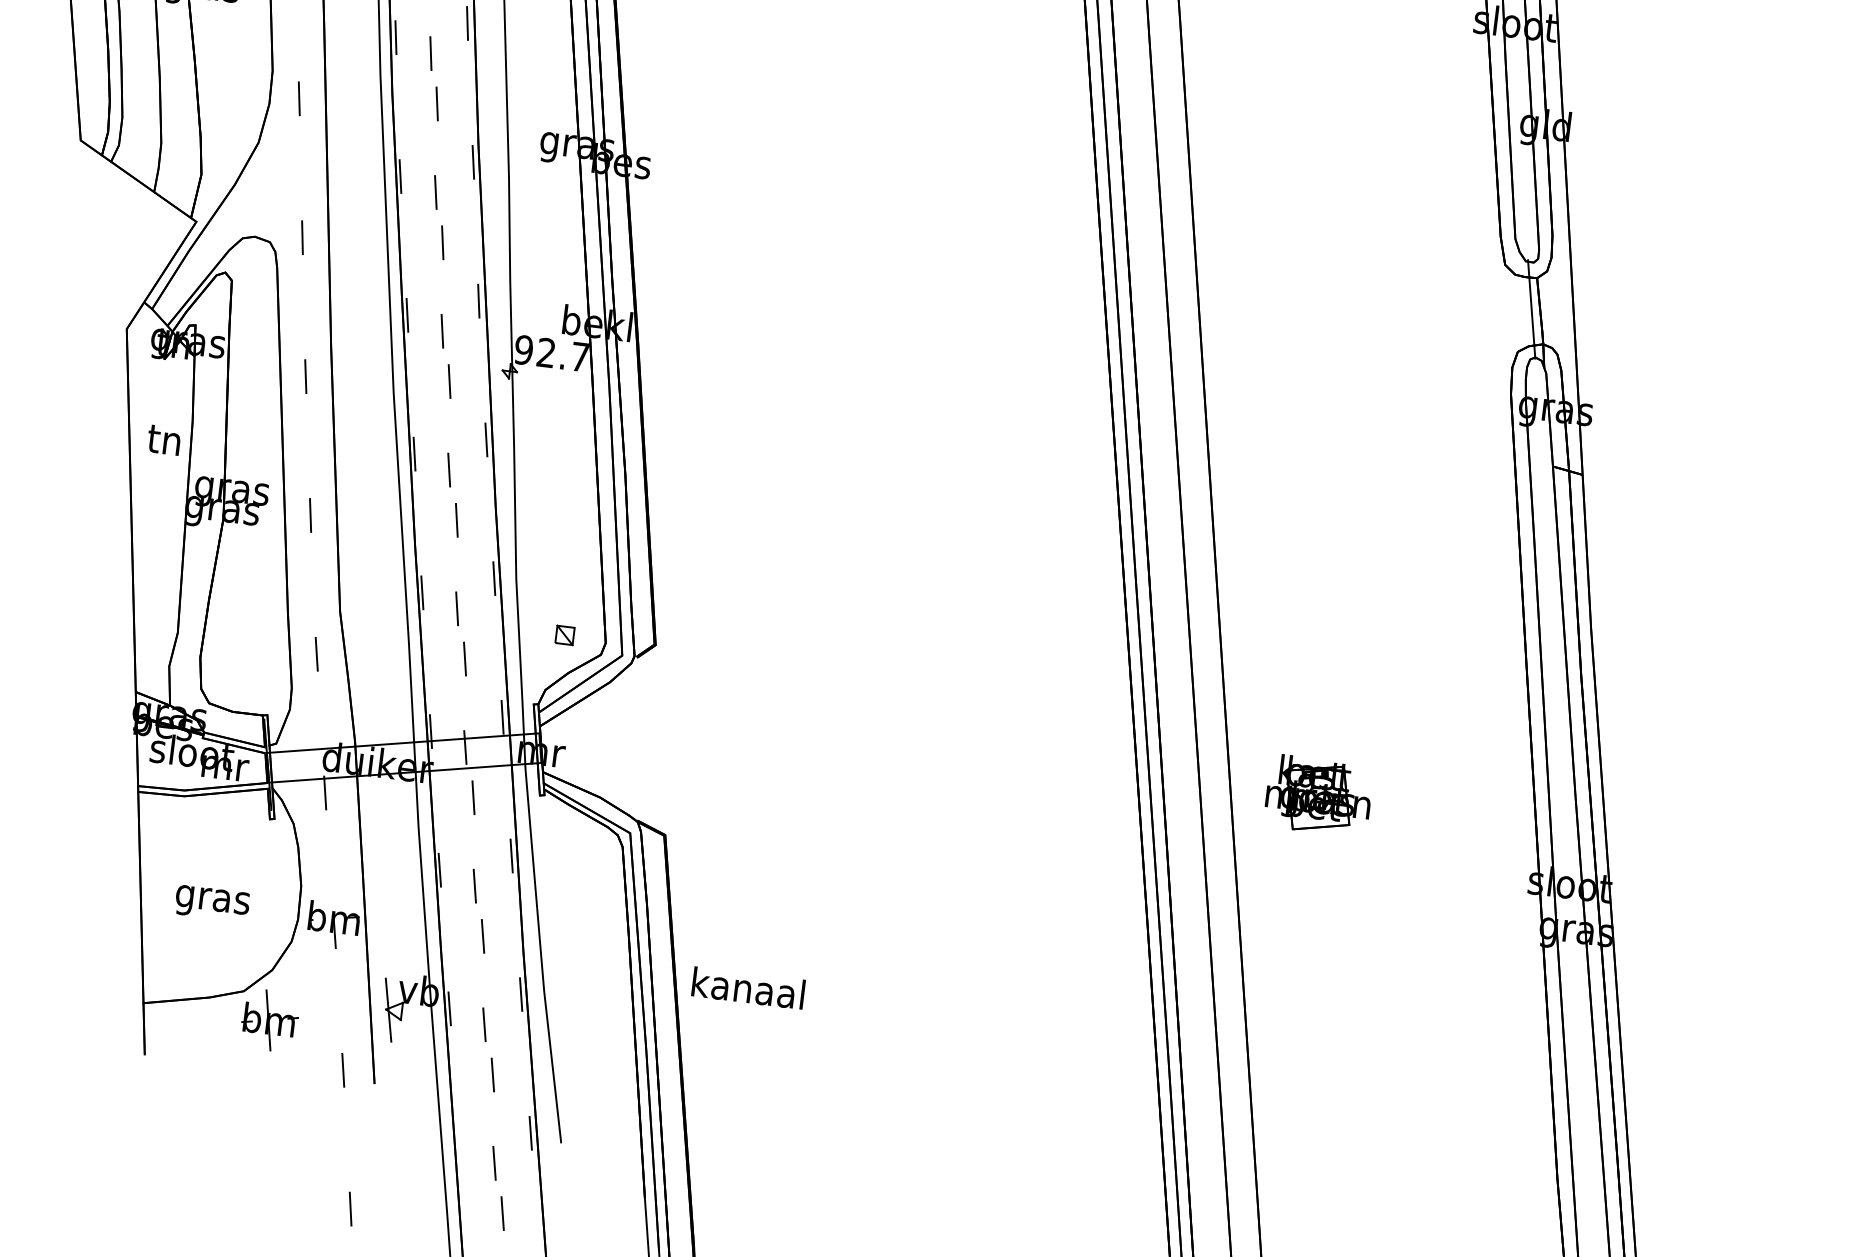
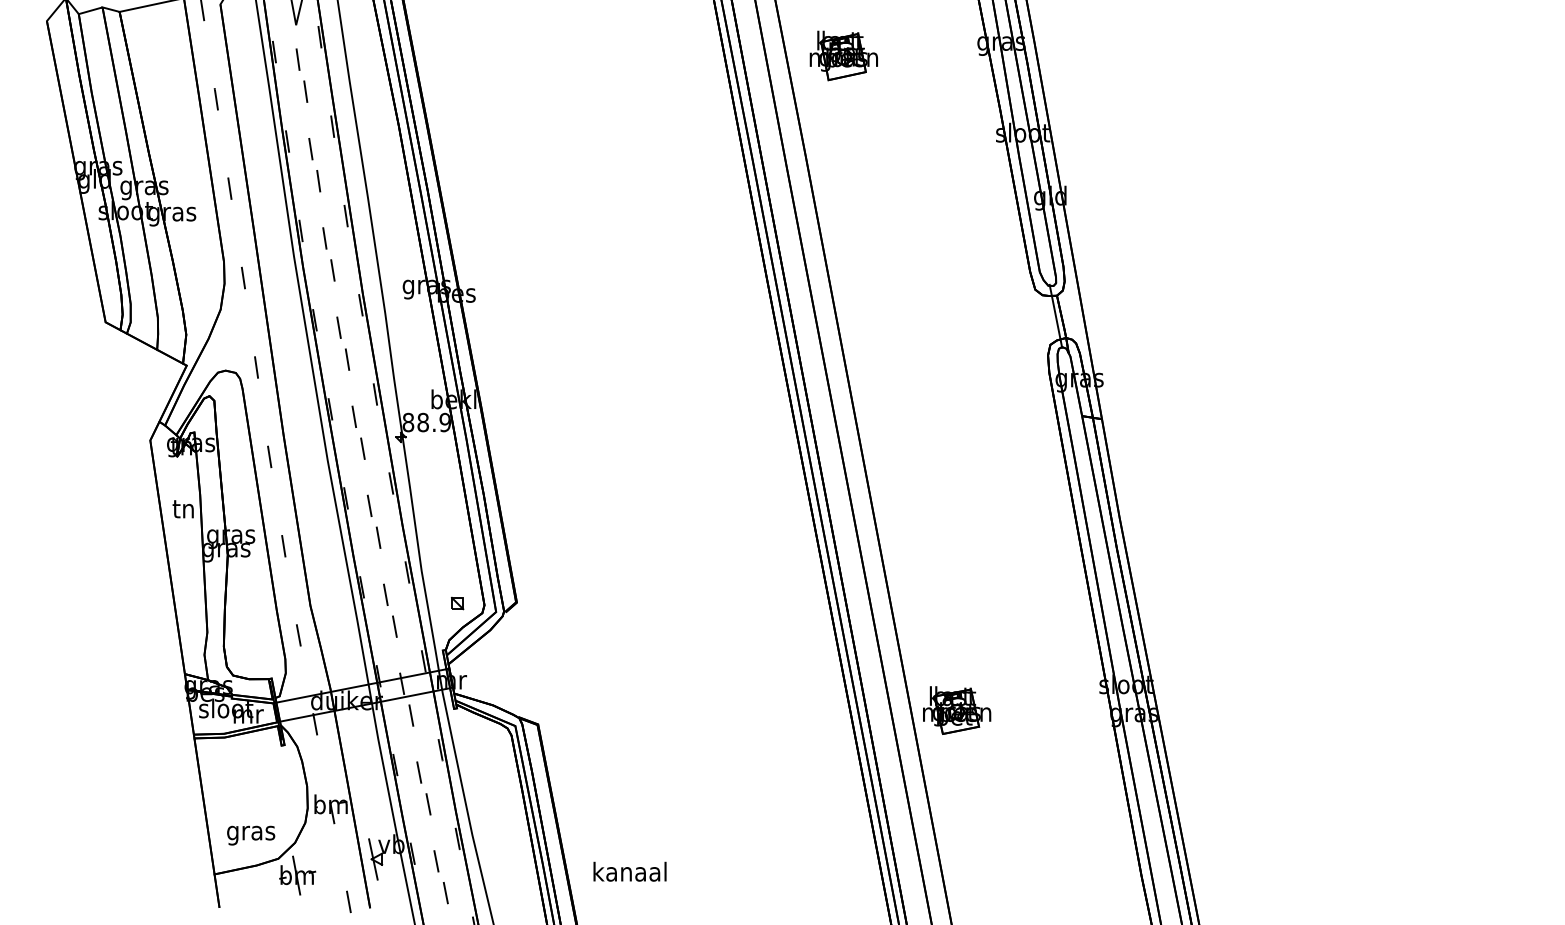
text: (551, 353) -> (426, 422), 92.7 -> 88.9
part: (1319, 796) -> (957, 710), moved
text: (212, 903) -> (251, 835), moved
text: (747, 987) -> (629, 871), moved

